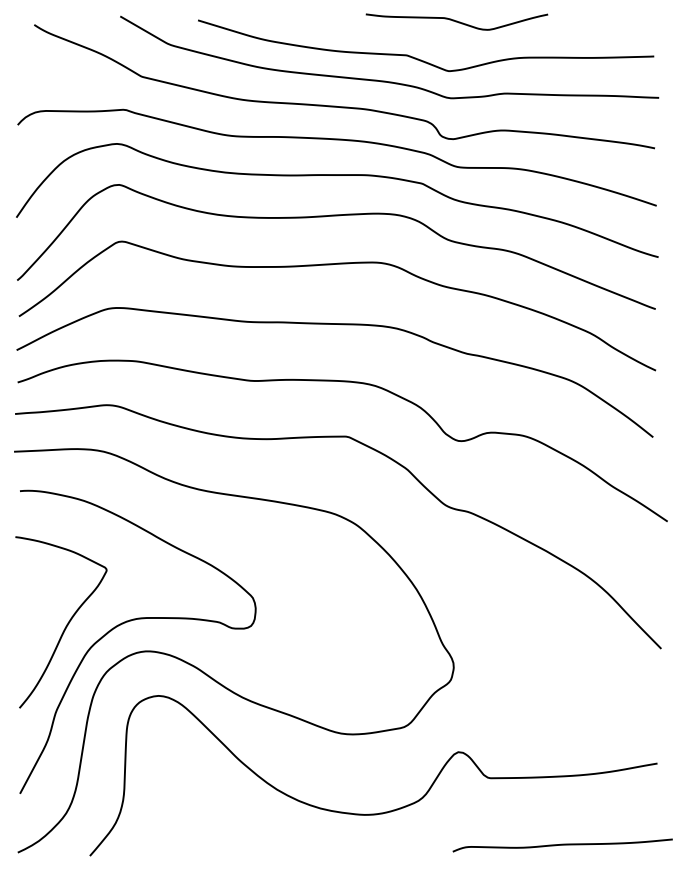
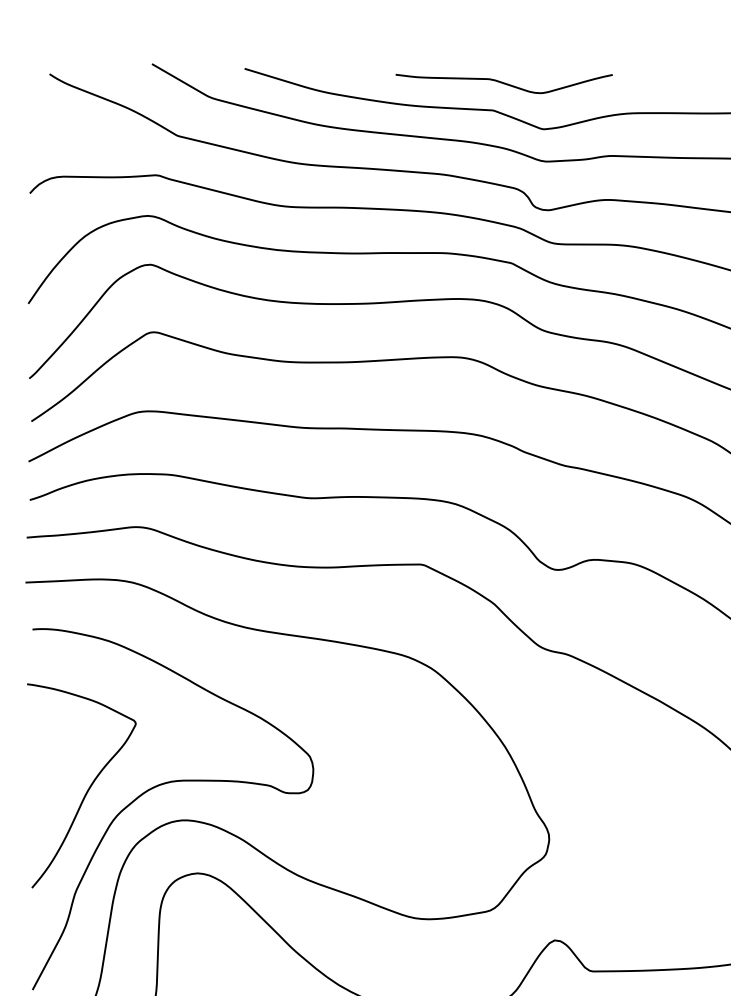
curve: (456, 21) -> (503, 83), moved

